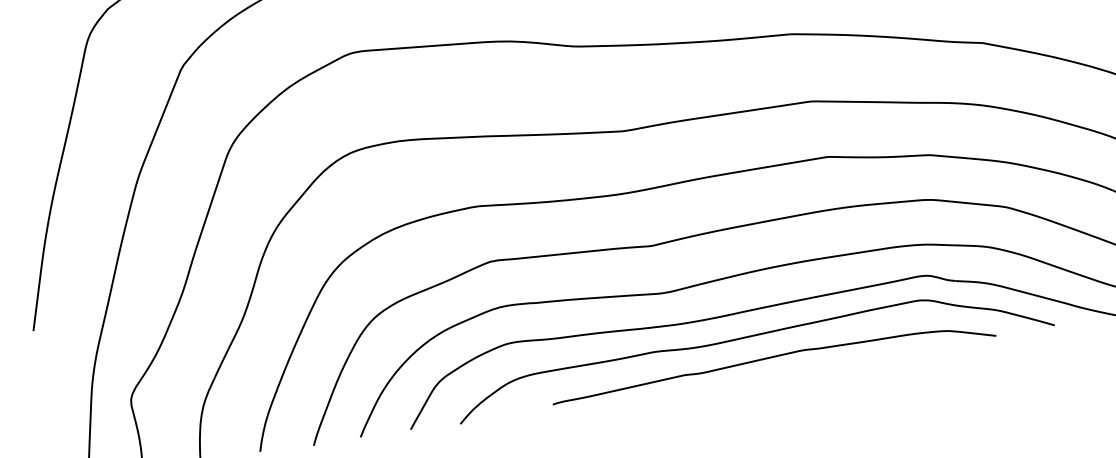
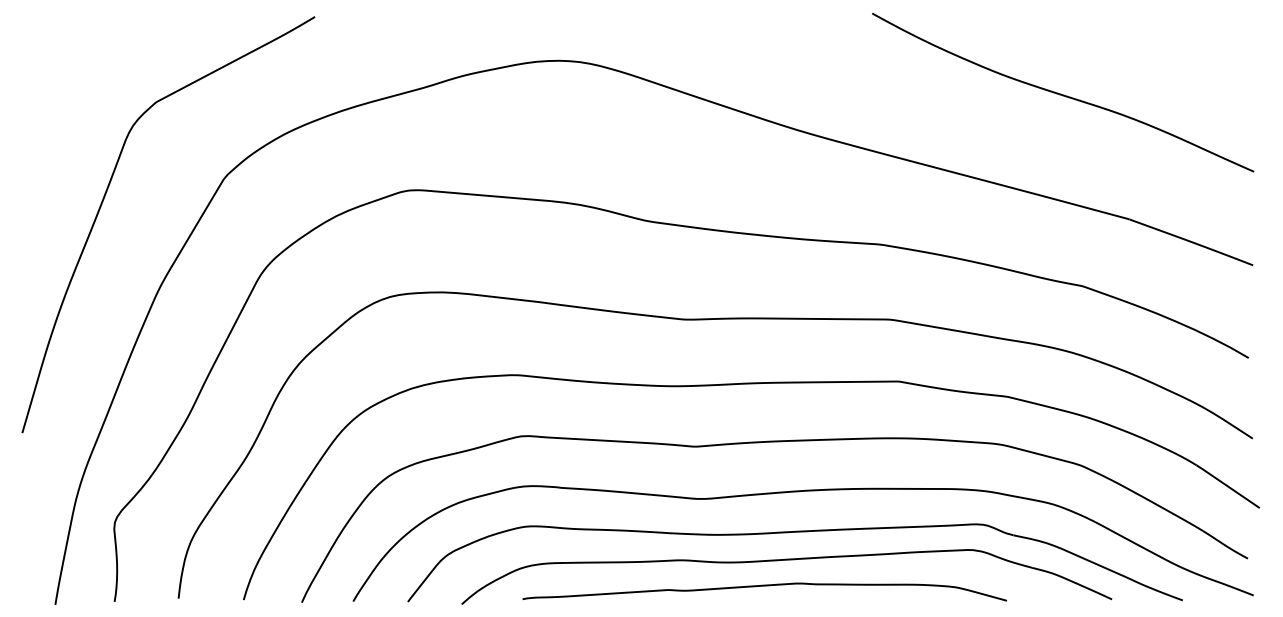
curve: (772, 357) -> (764, 586), moved

